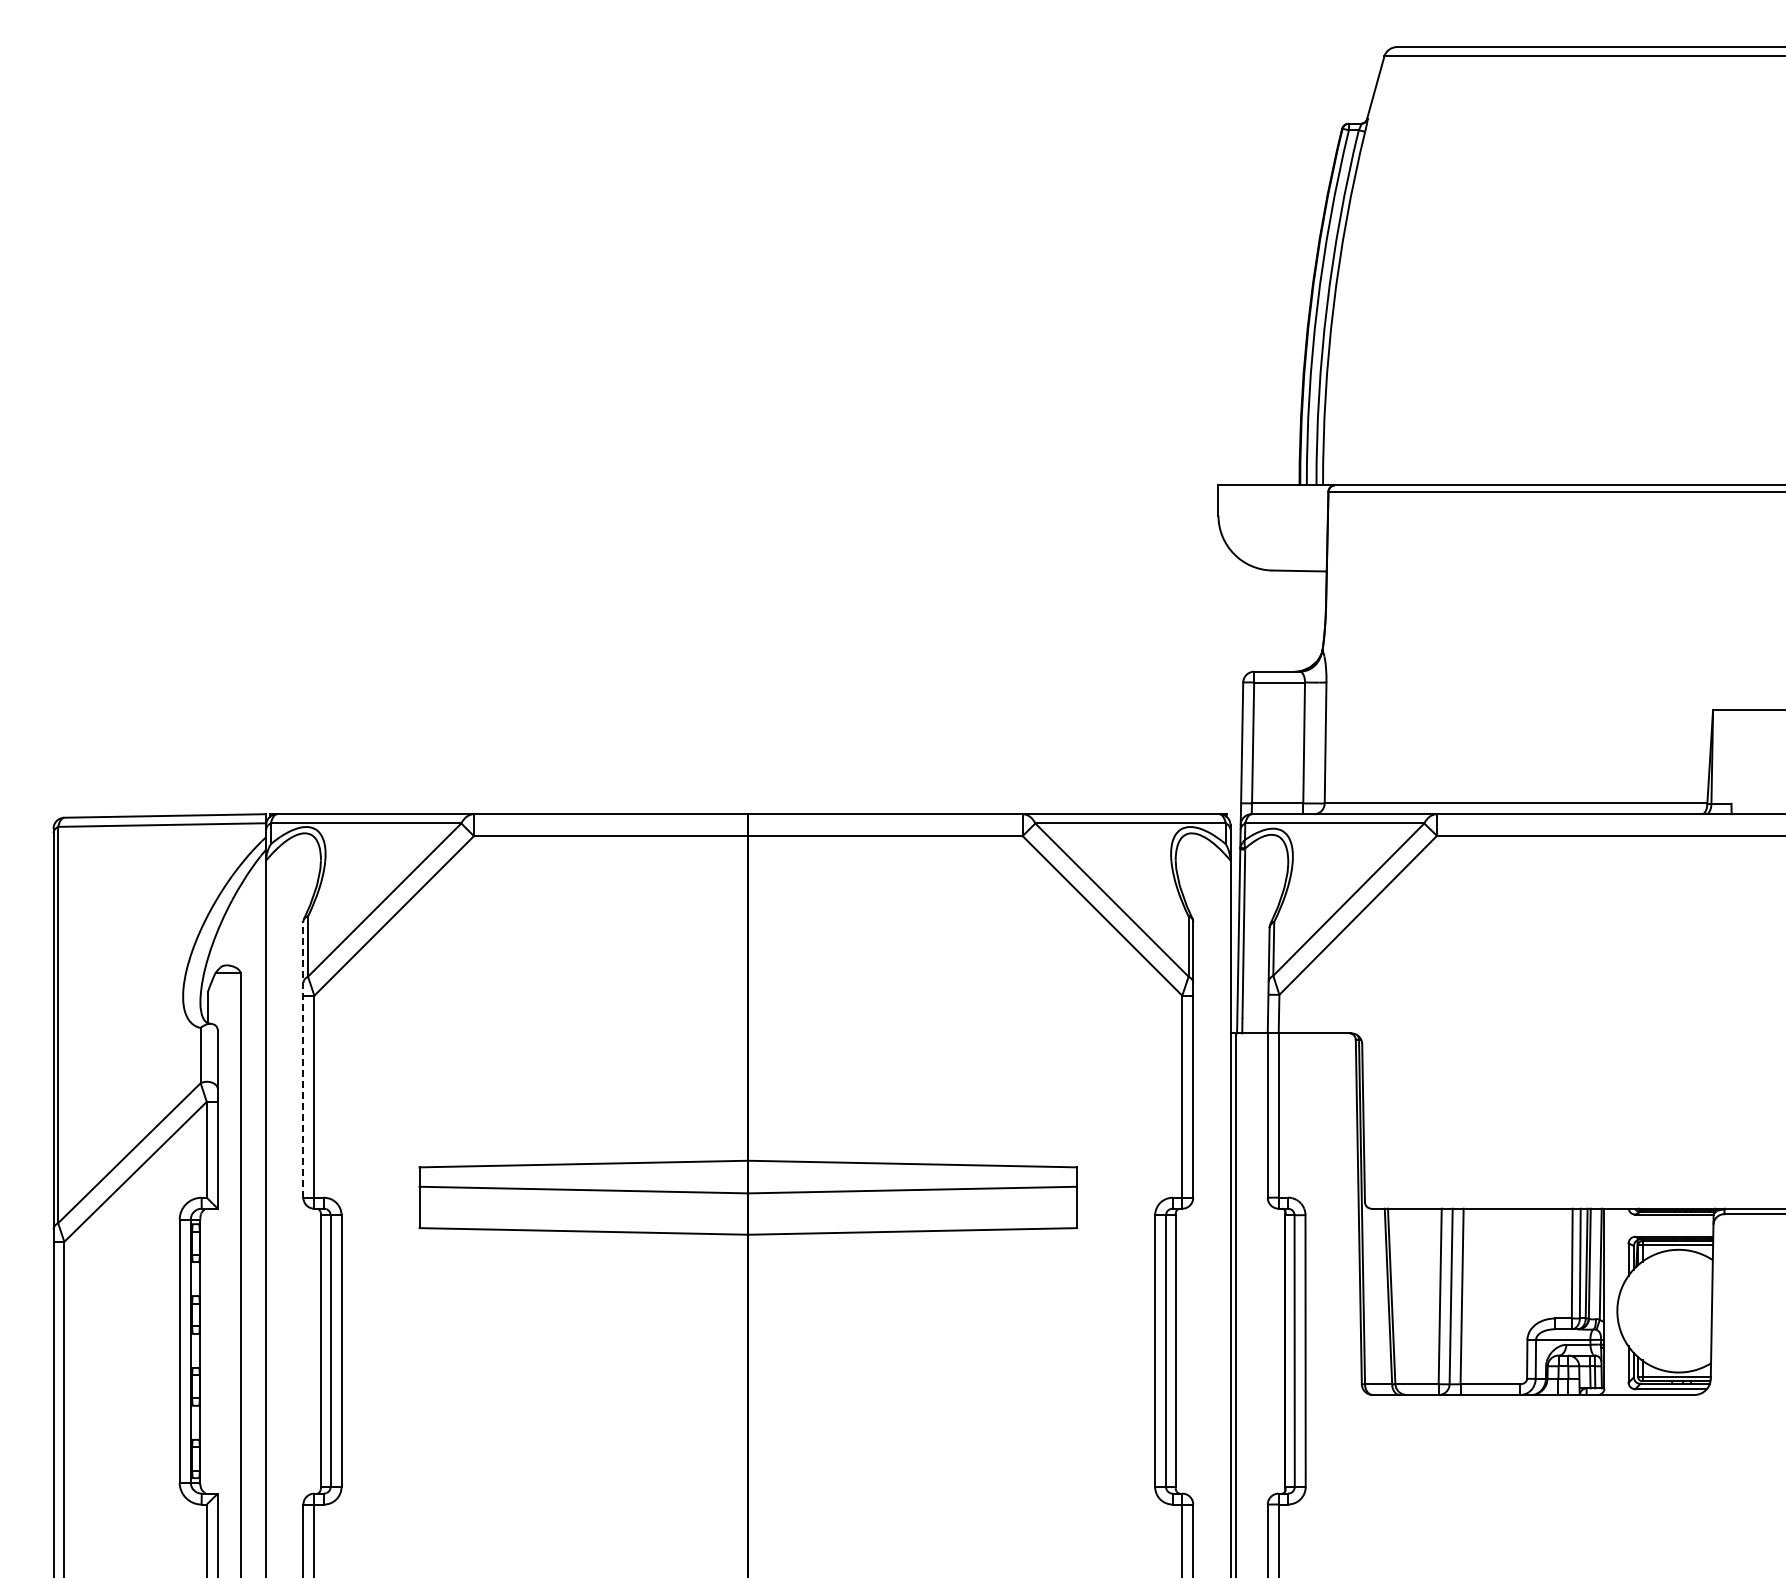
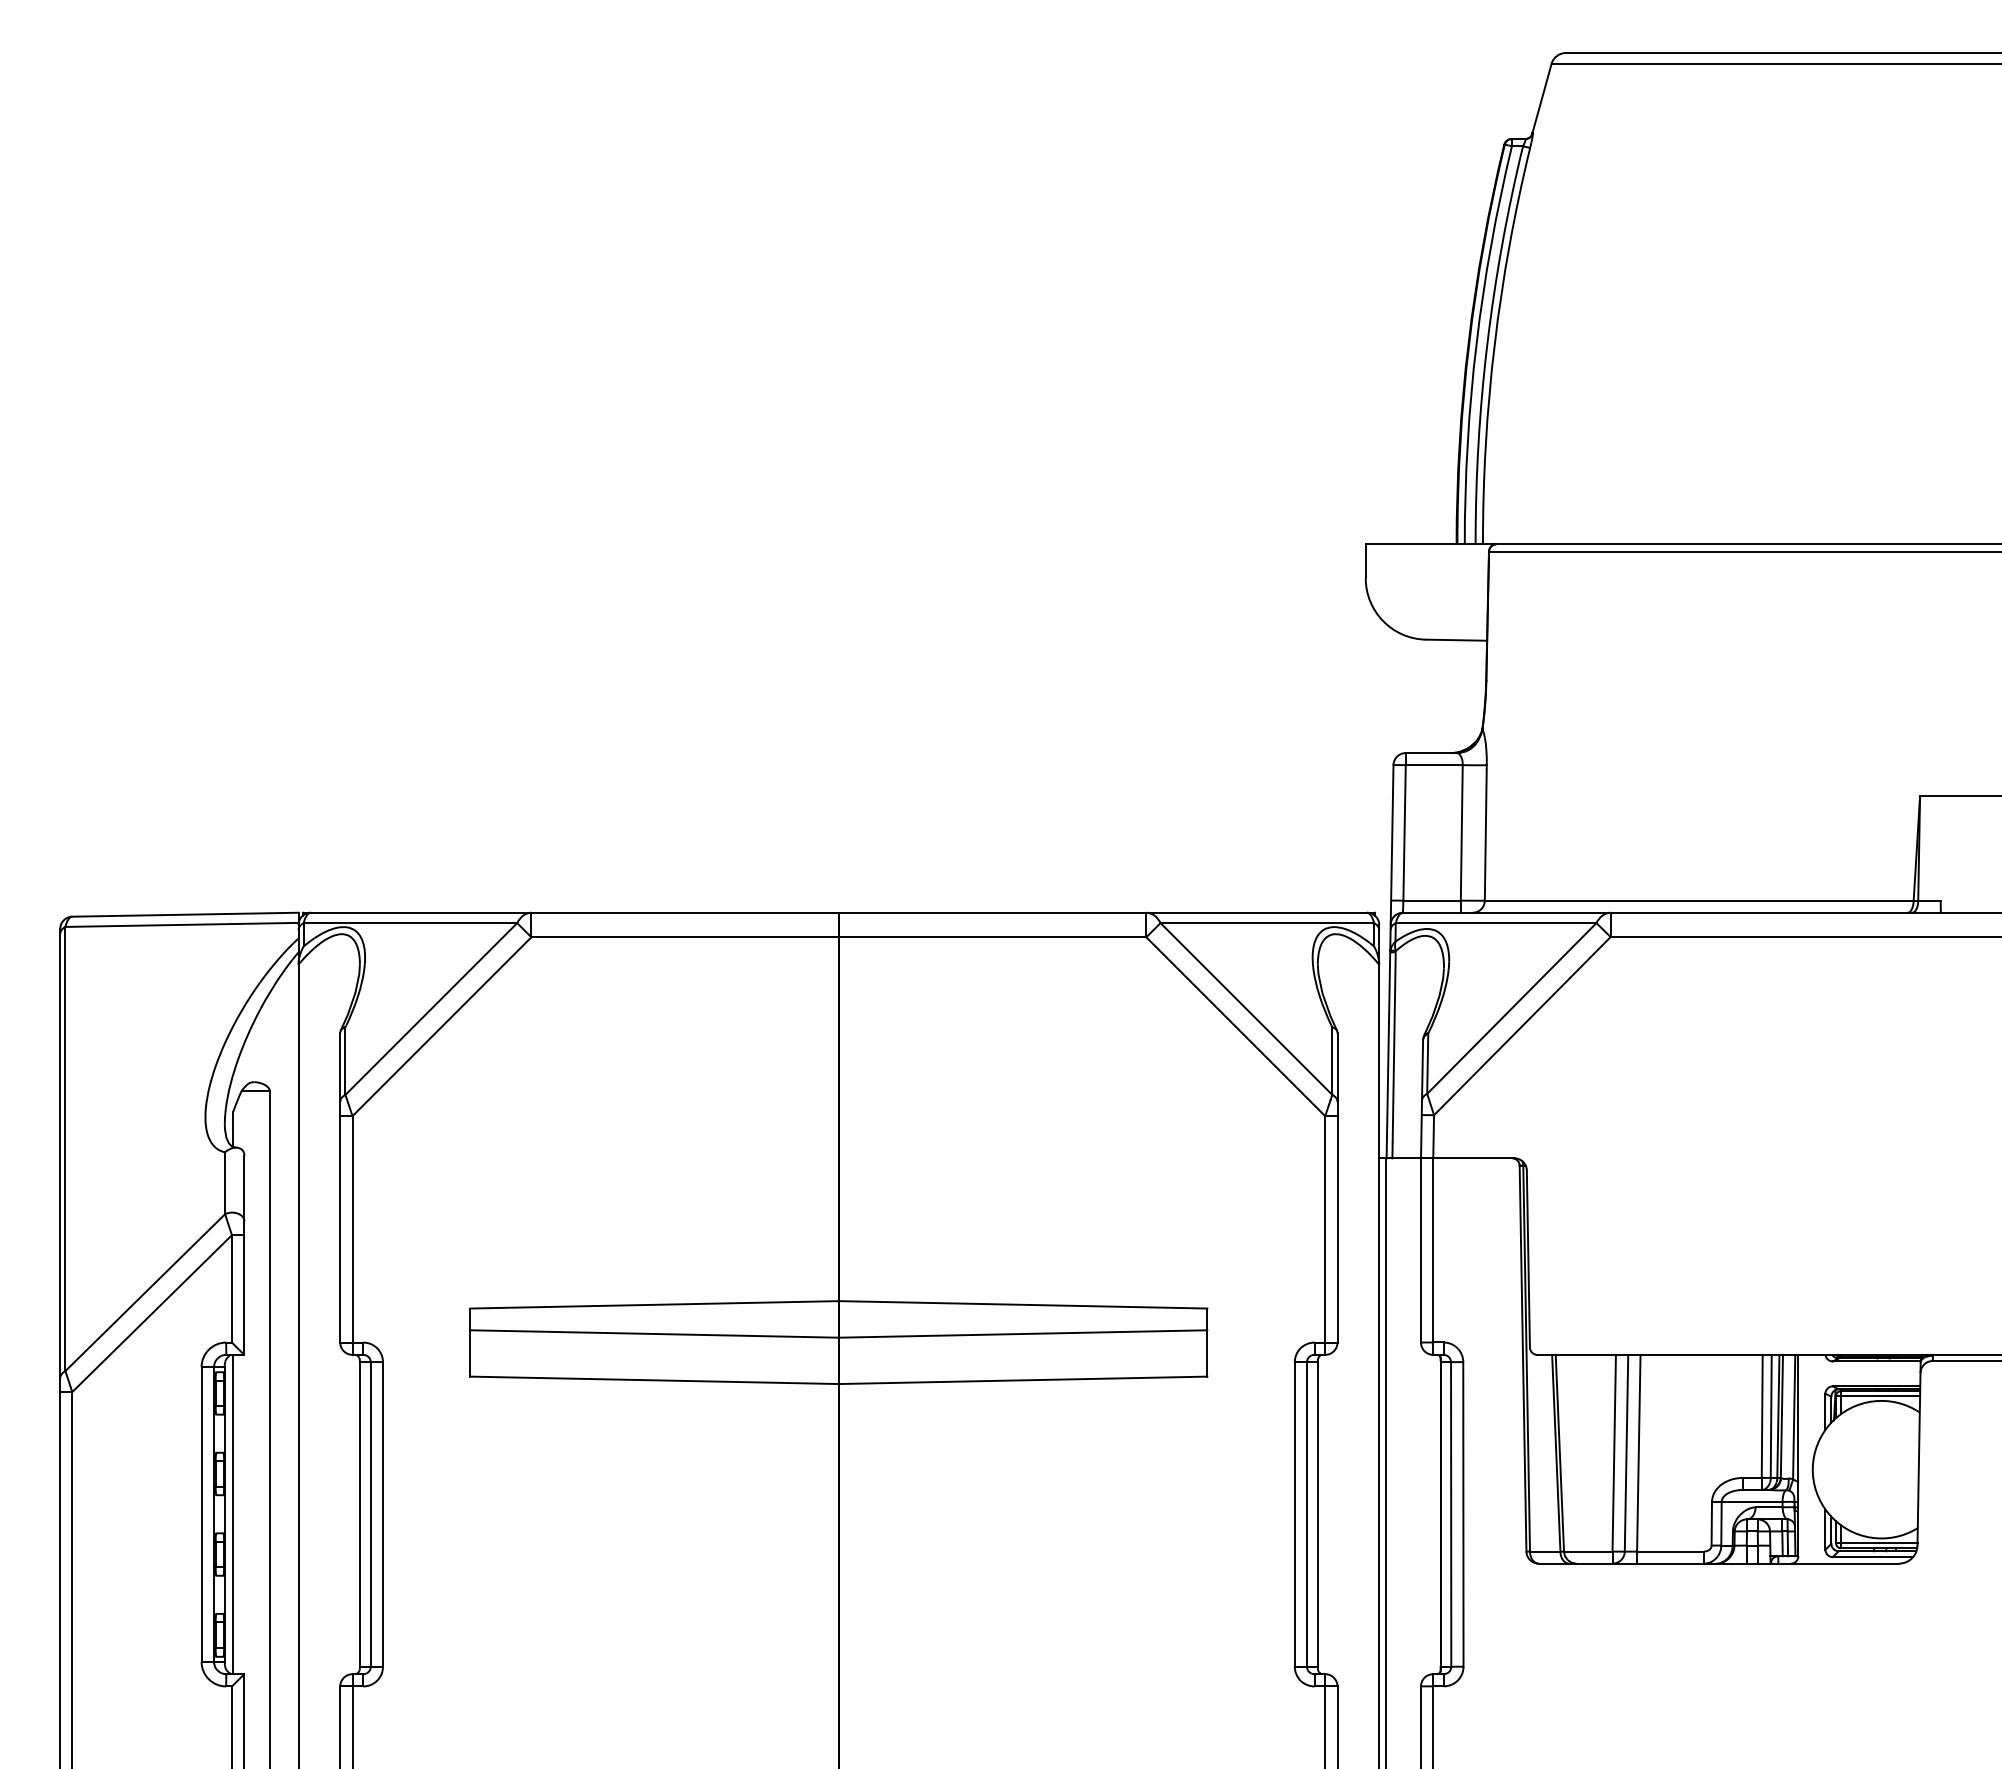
line: (303, 1058) -> (340, 1186), dashed -> solid
line: (208, 1350) -> (233, 1513), added

